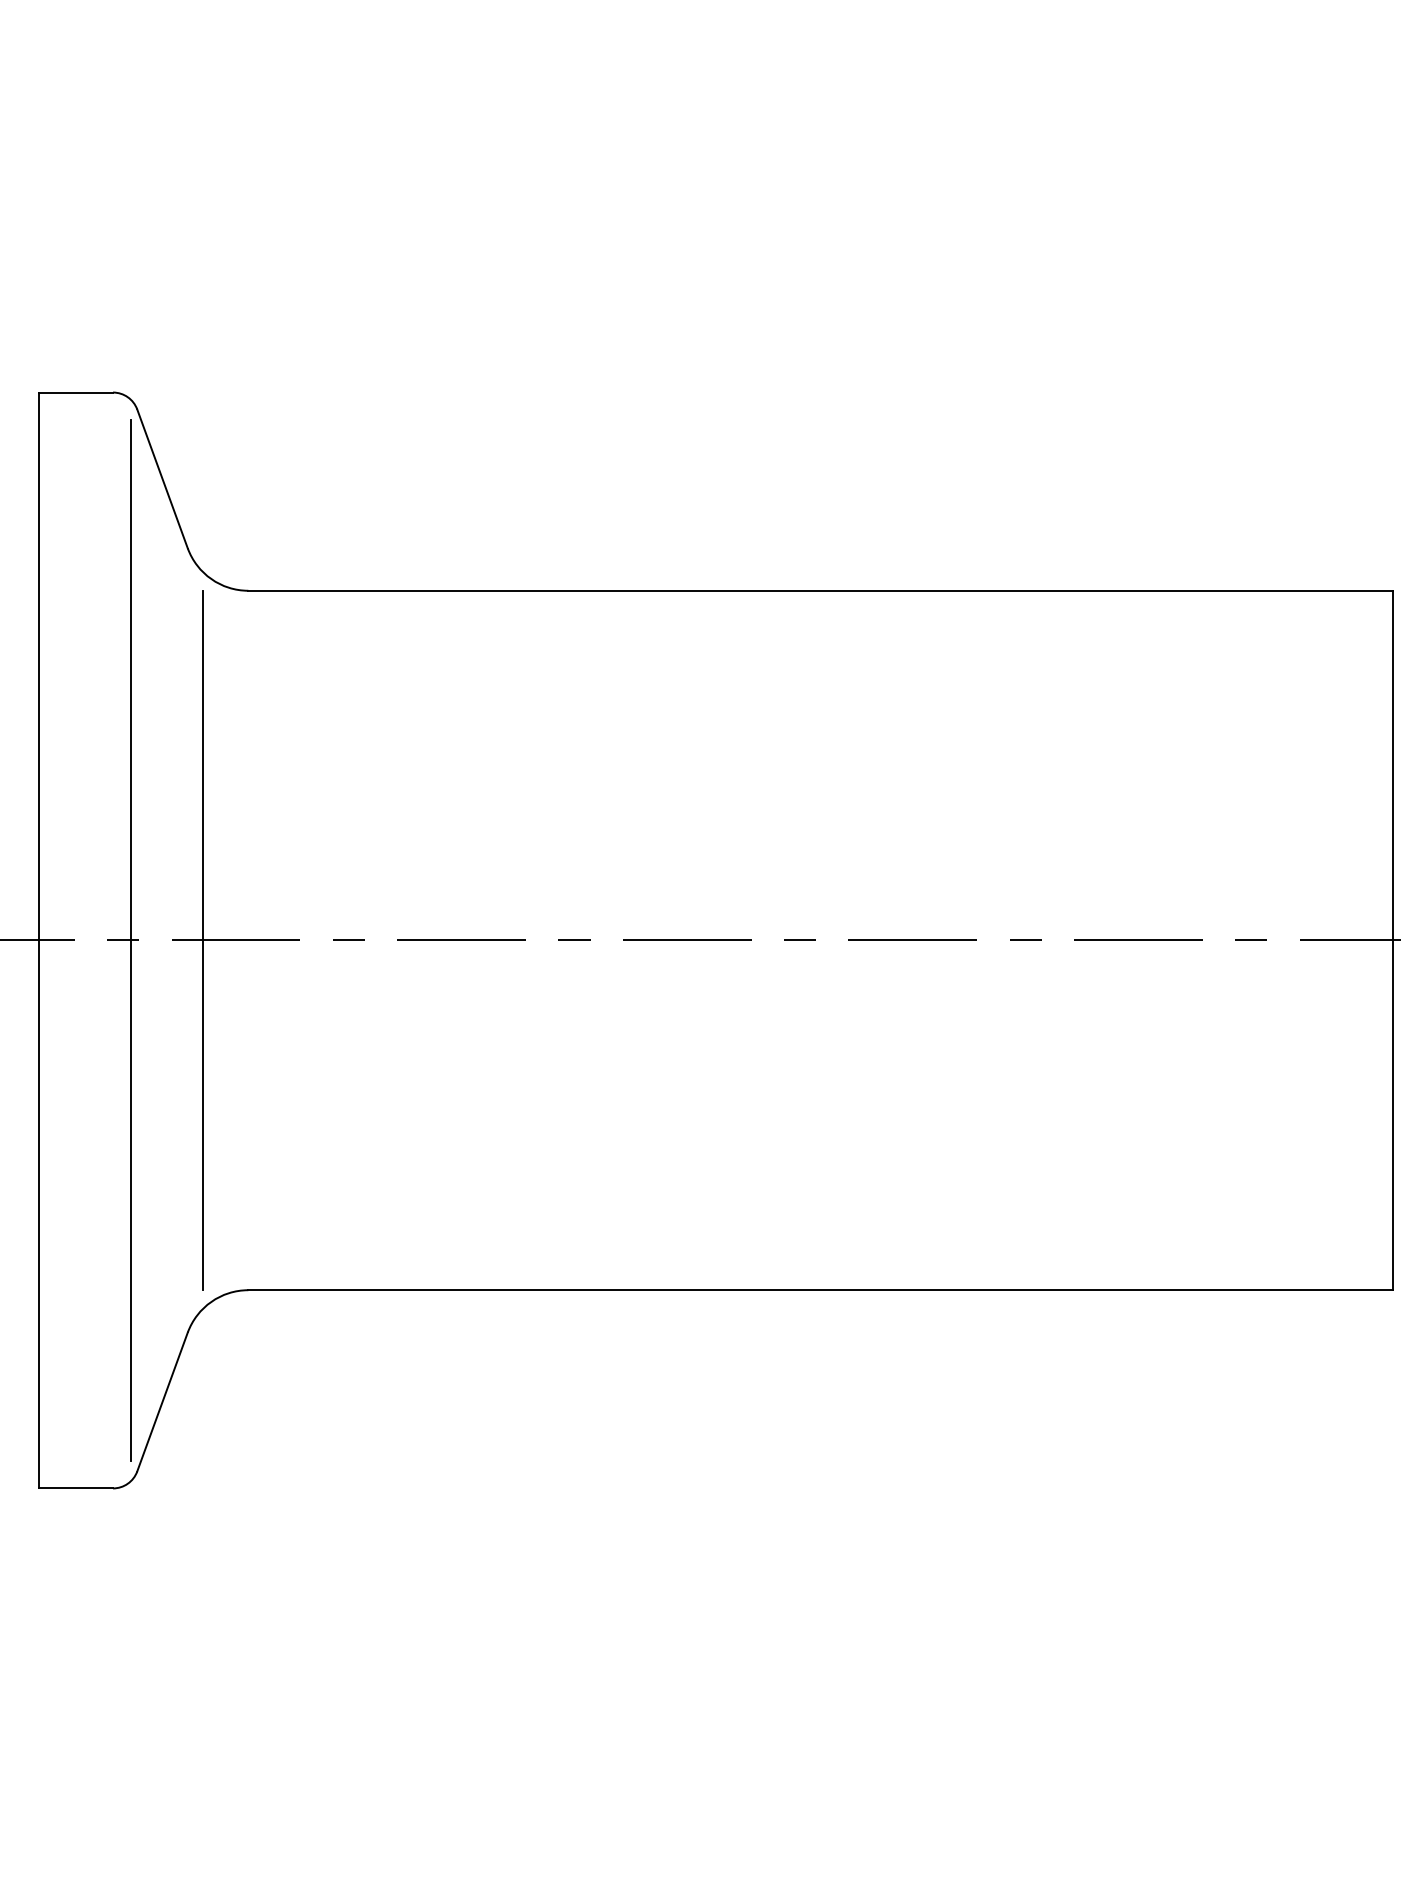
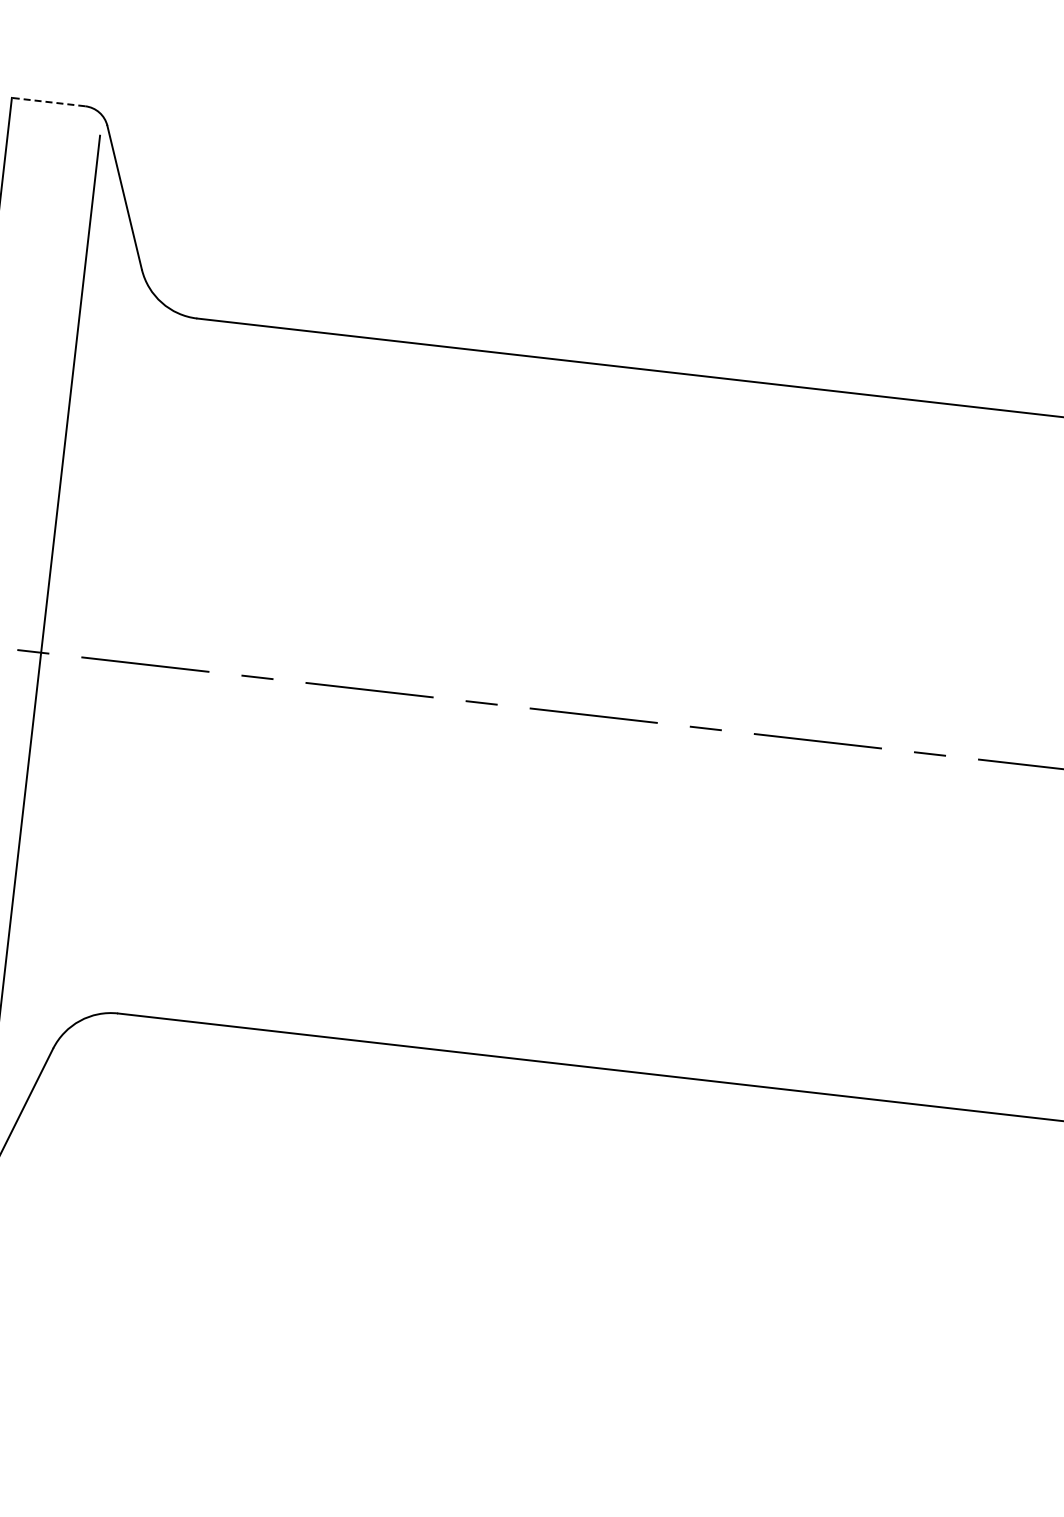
line: (76, 392) -> (48, 102), solid -> dashed
line: (203, 940) -> (113, 660), removed

